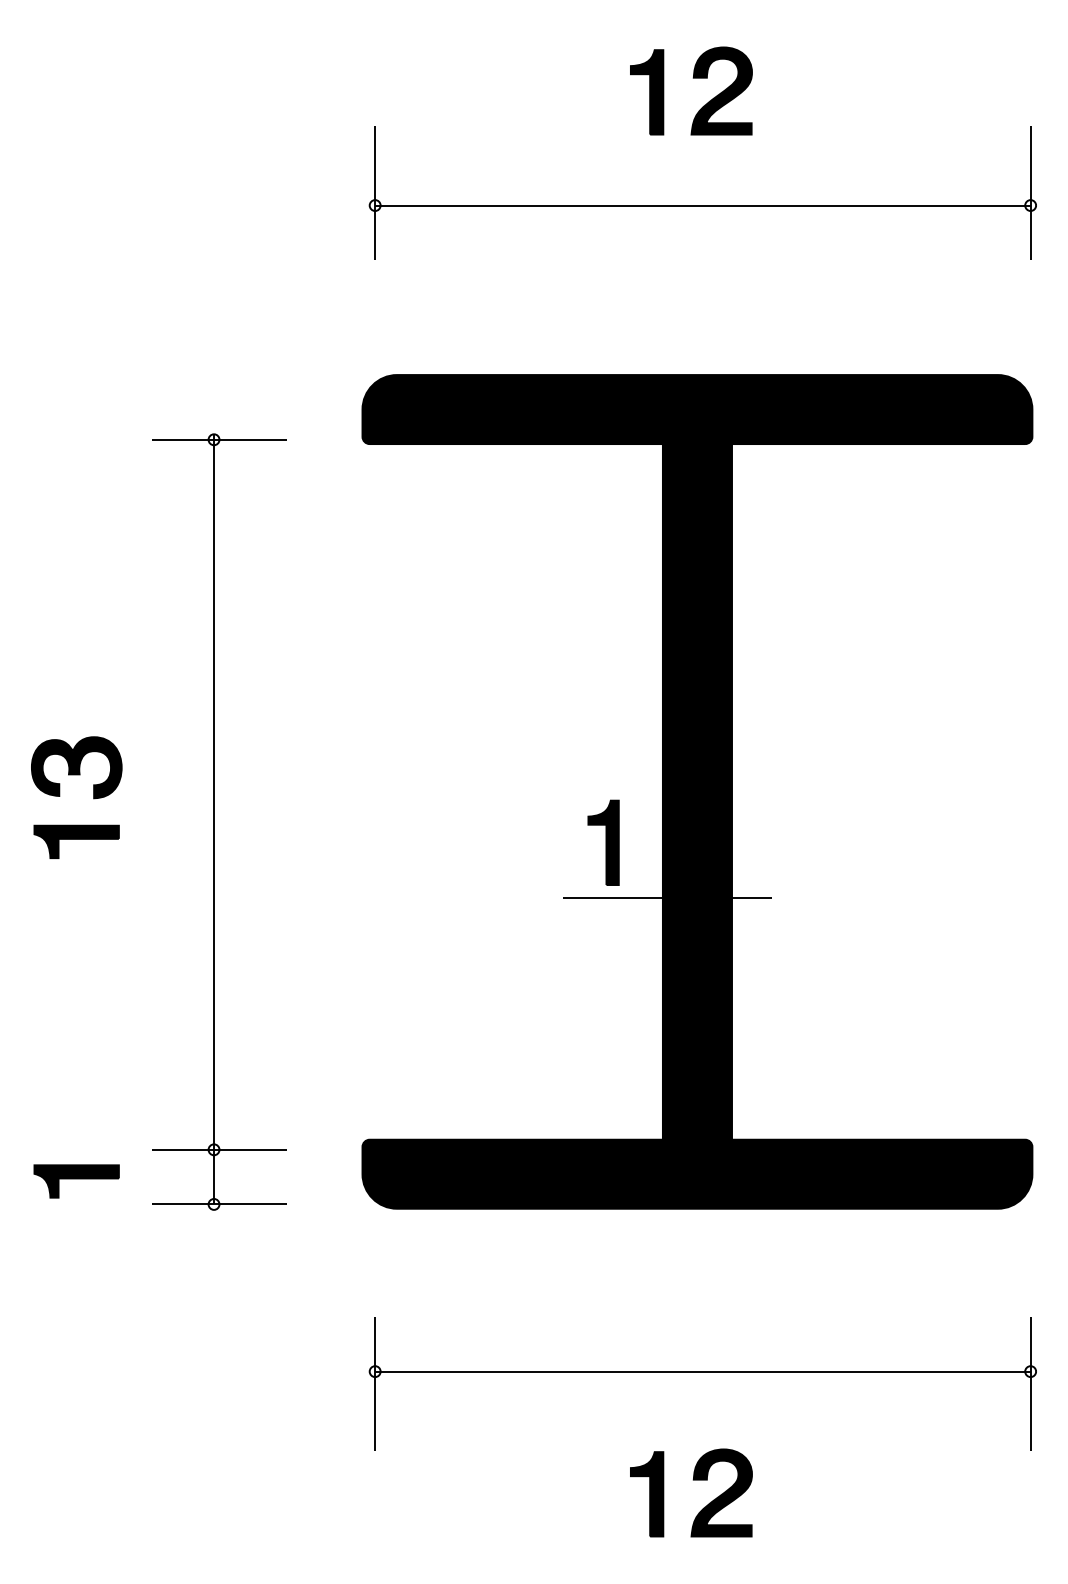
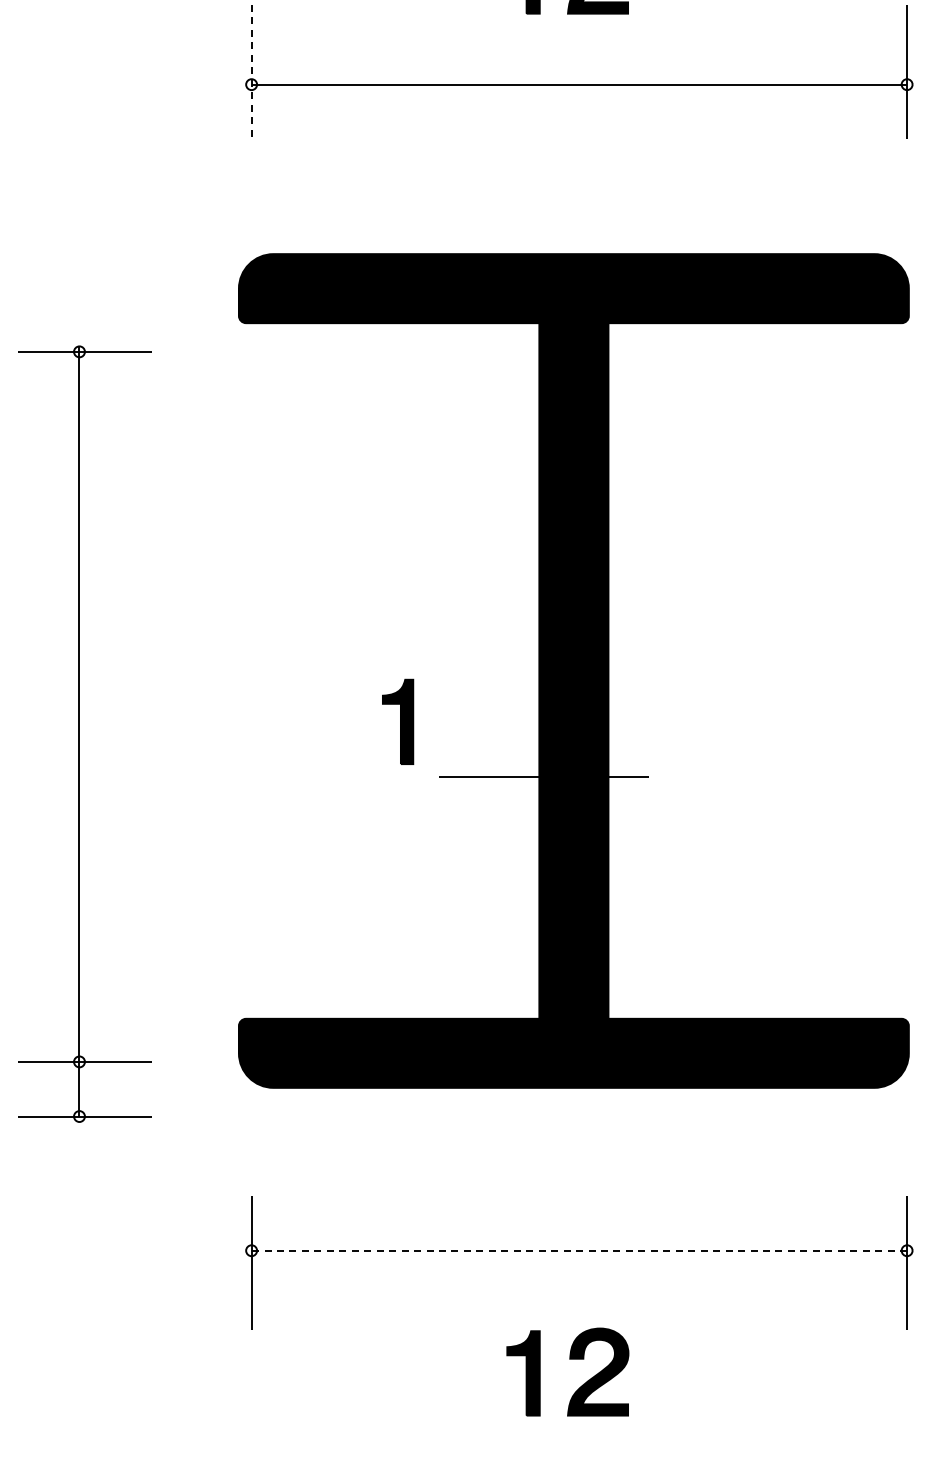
line: (375, 193) -> (251, 72), solid -> dashed
part: (219, 821) -> (84, 733), moved
part: (603, 842) -> (397, 721), moved
line: (702, 1371) -> (578, 1250), solid -> dashed

